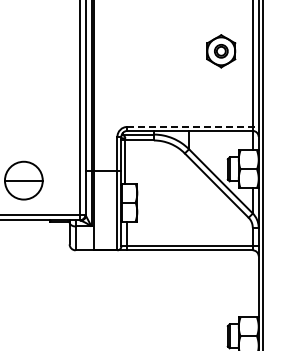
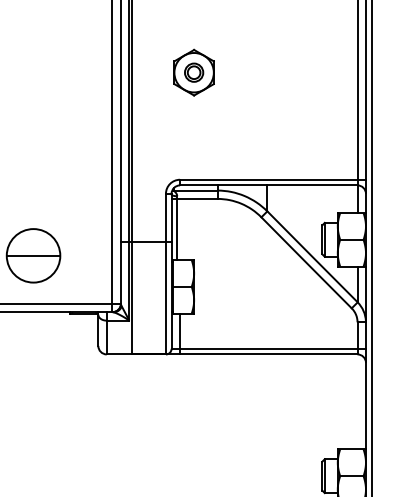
part: (221, 51) -> (194, 72), moved
line: (193, 126) -> (273, 179), dashed -> solid

